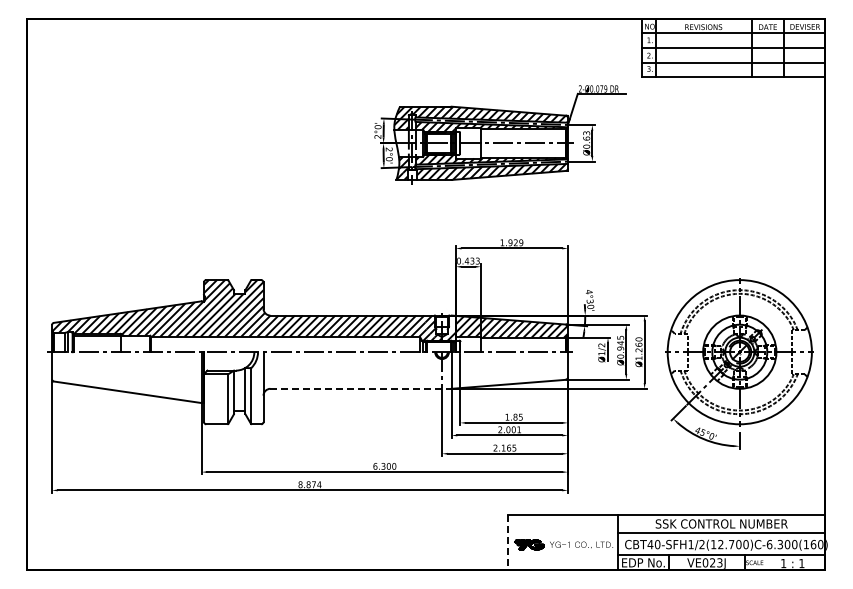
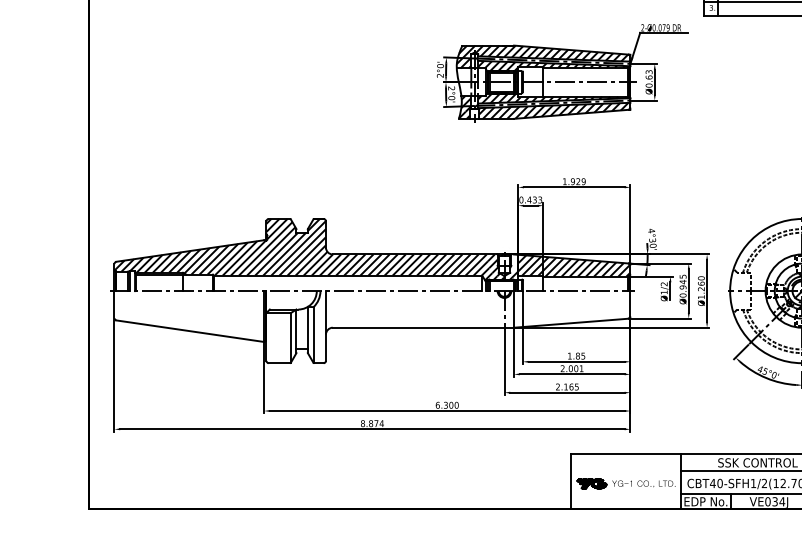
line: (361, 388) -> (423, 327), dashed -> solid
line: (508, 543) -> (570, 482), dashed -> solid
text: (716, 562) -> (778, 501), VE023J -> VE034J

